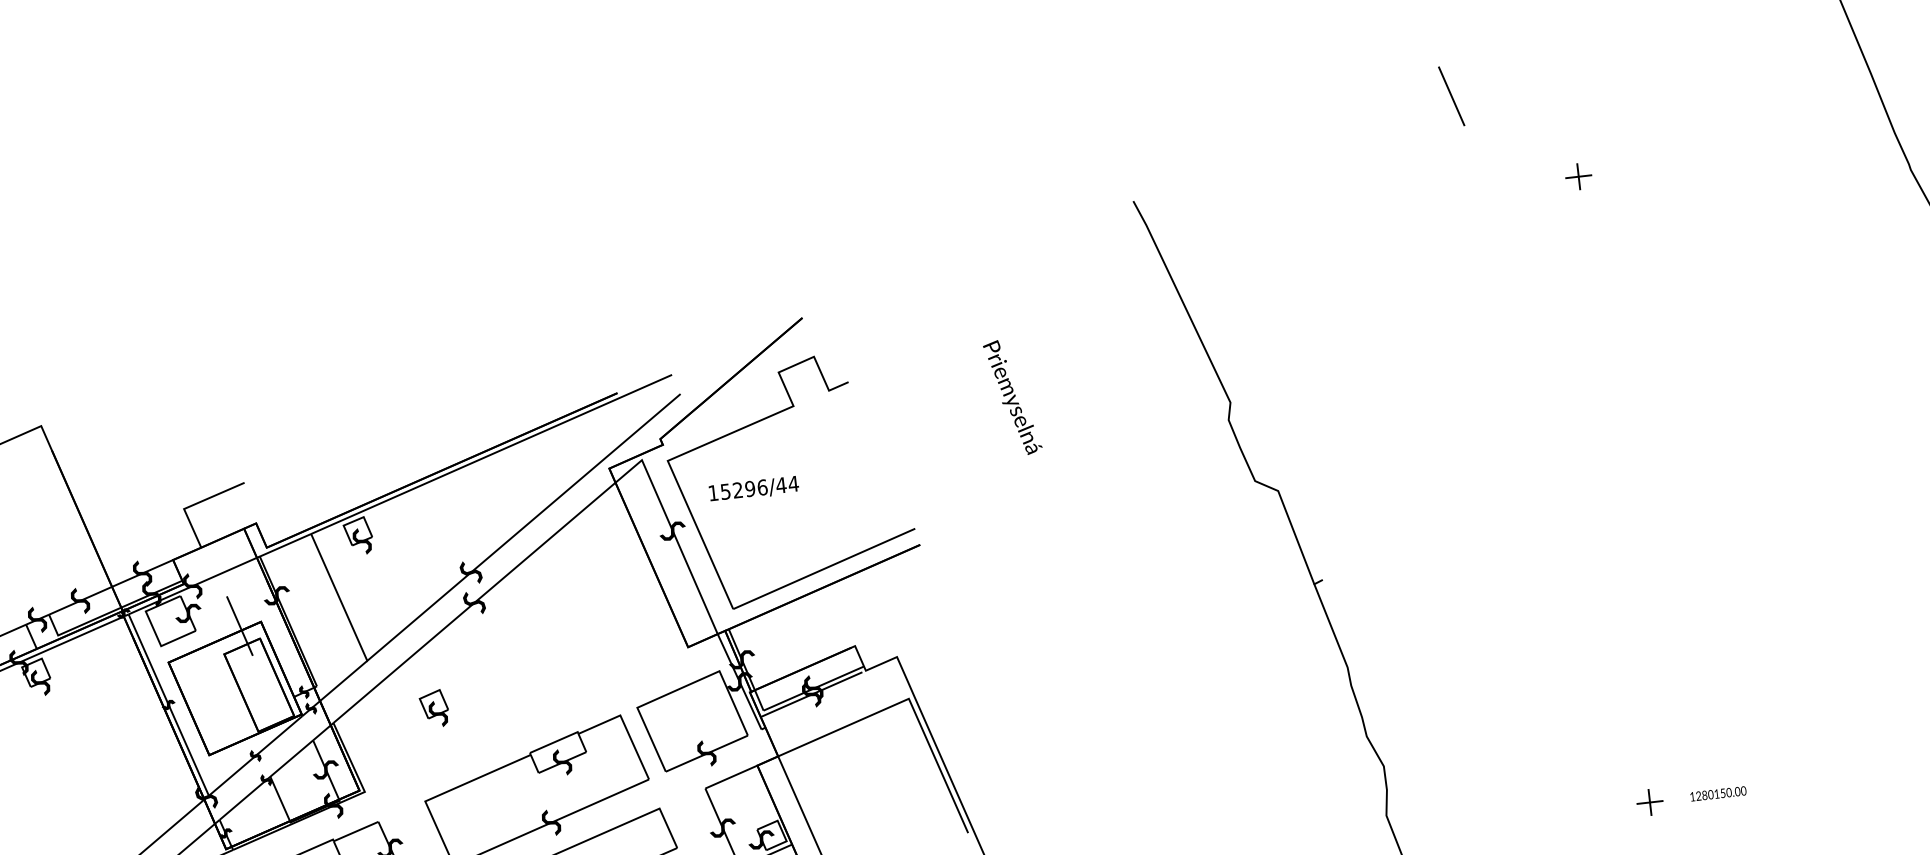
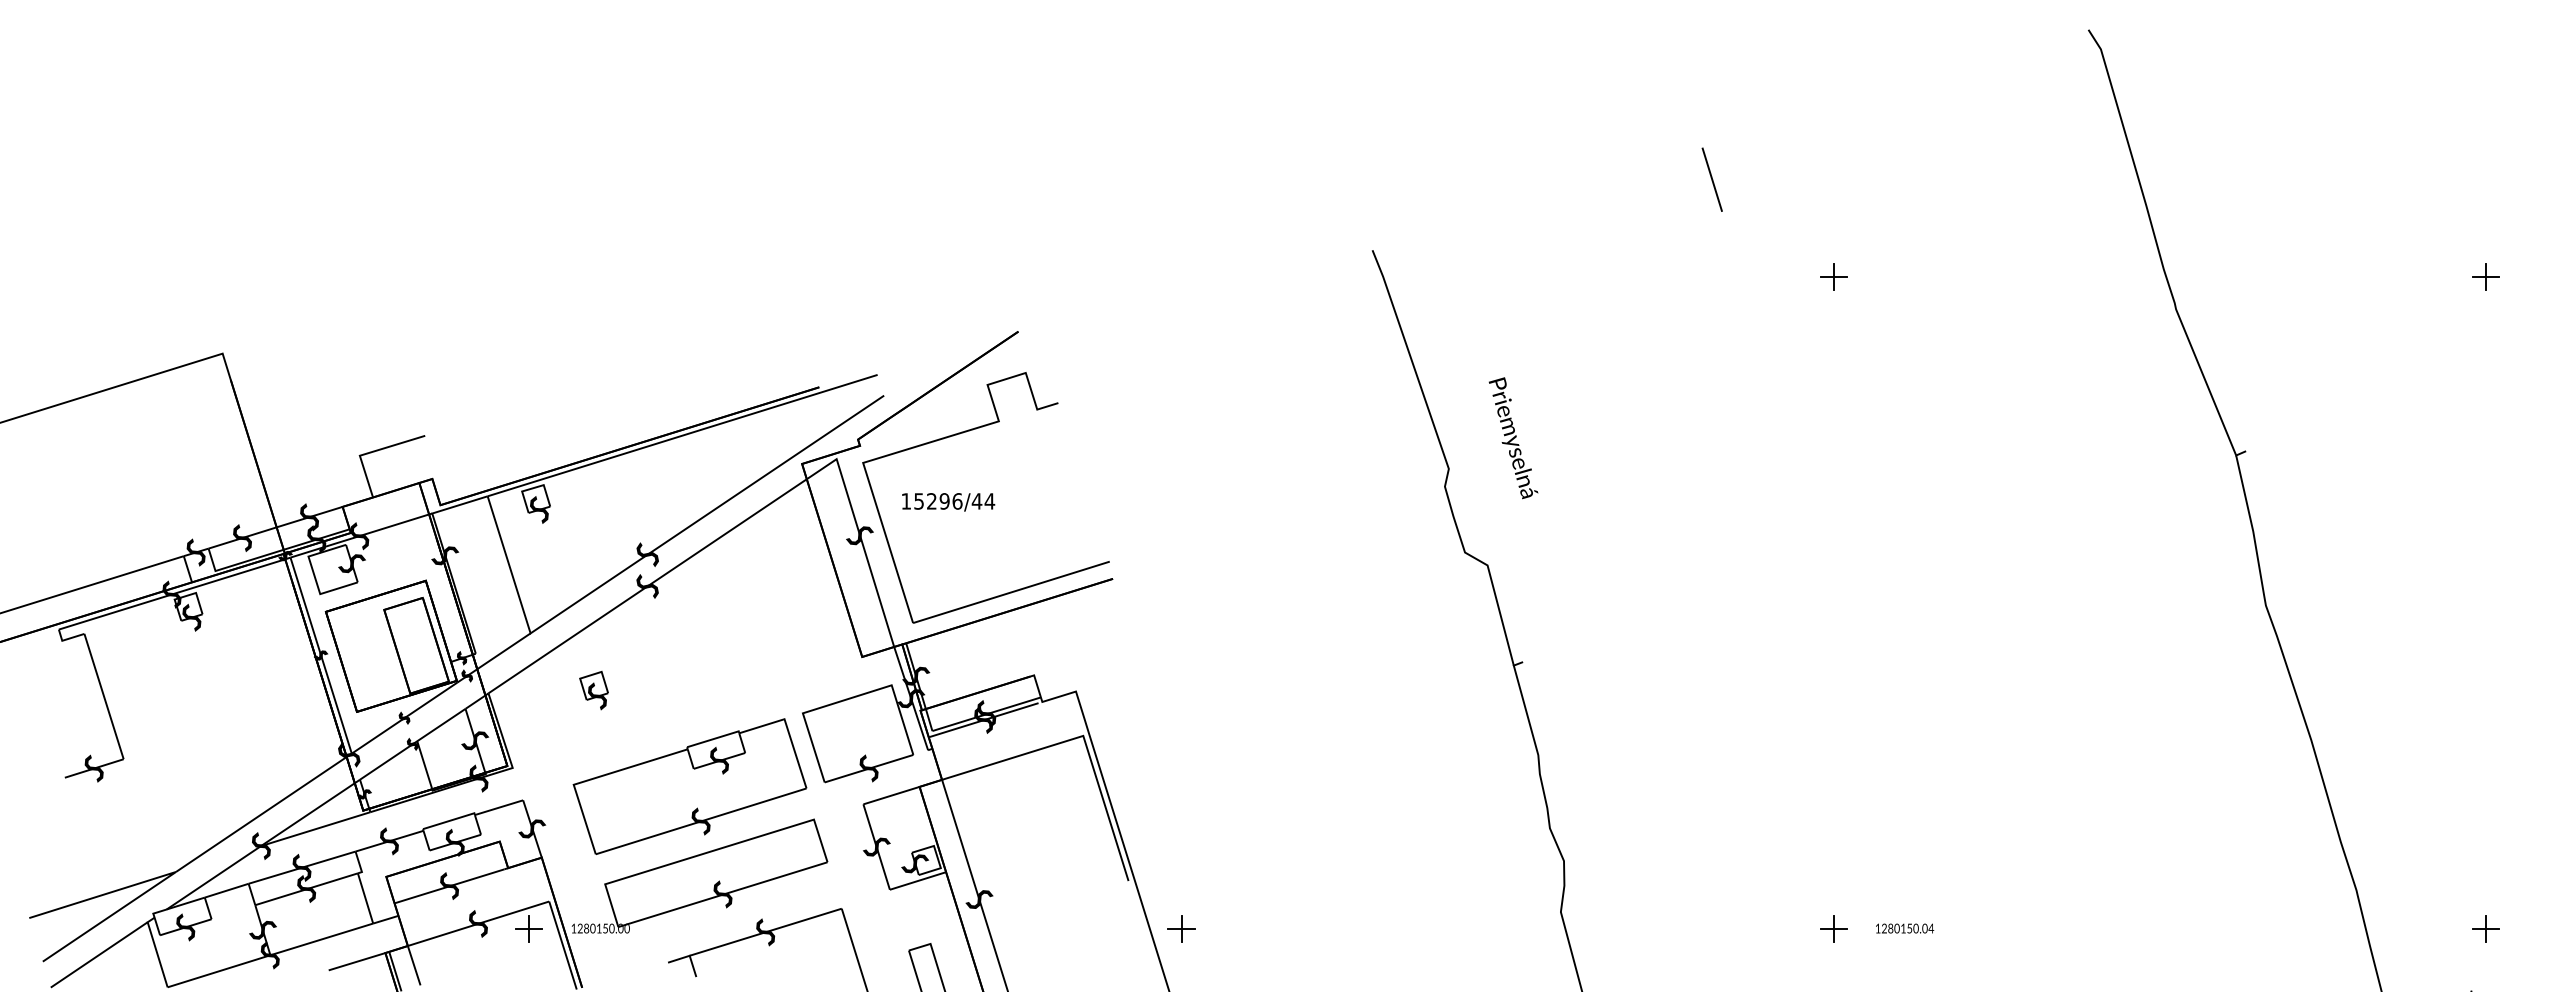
text: (1012, 397) -> (1513, 438), moved
line: (239, 625) -> (403, 582), removed
text: (1743, 790) -> (1931, 928), 1280150.00 -> 1280150.04

